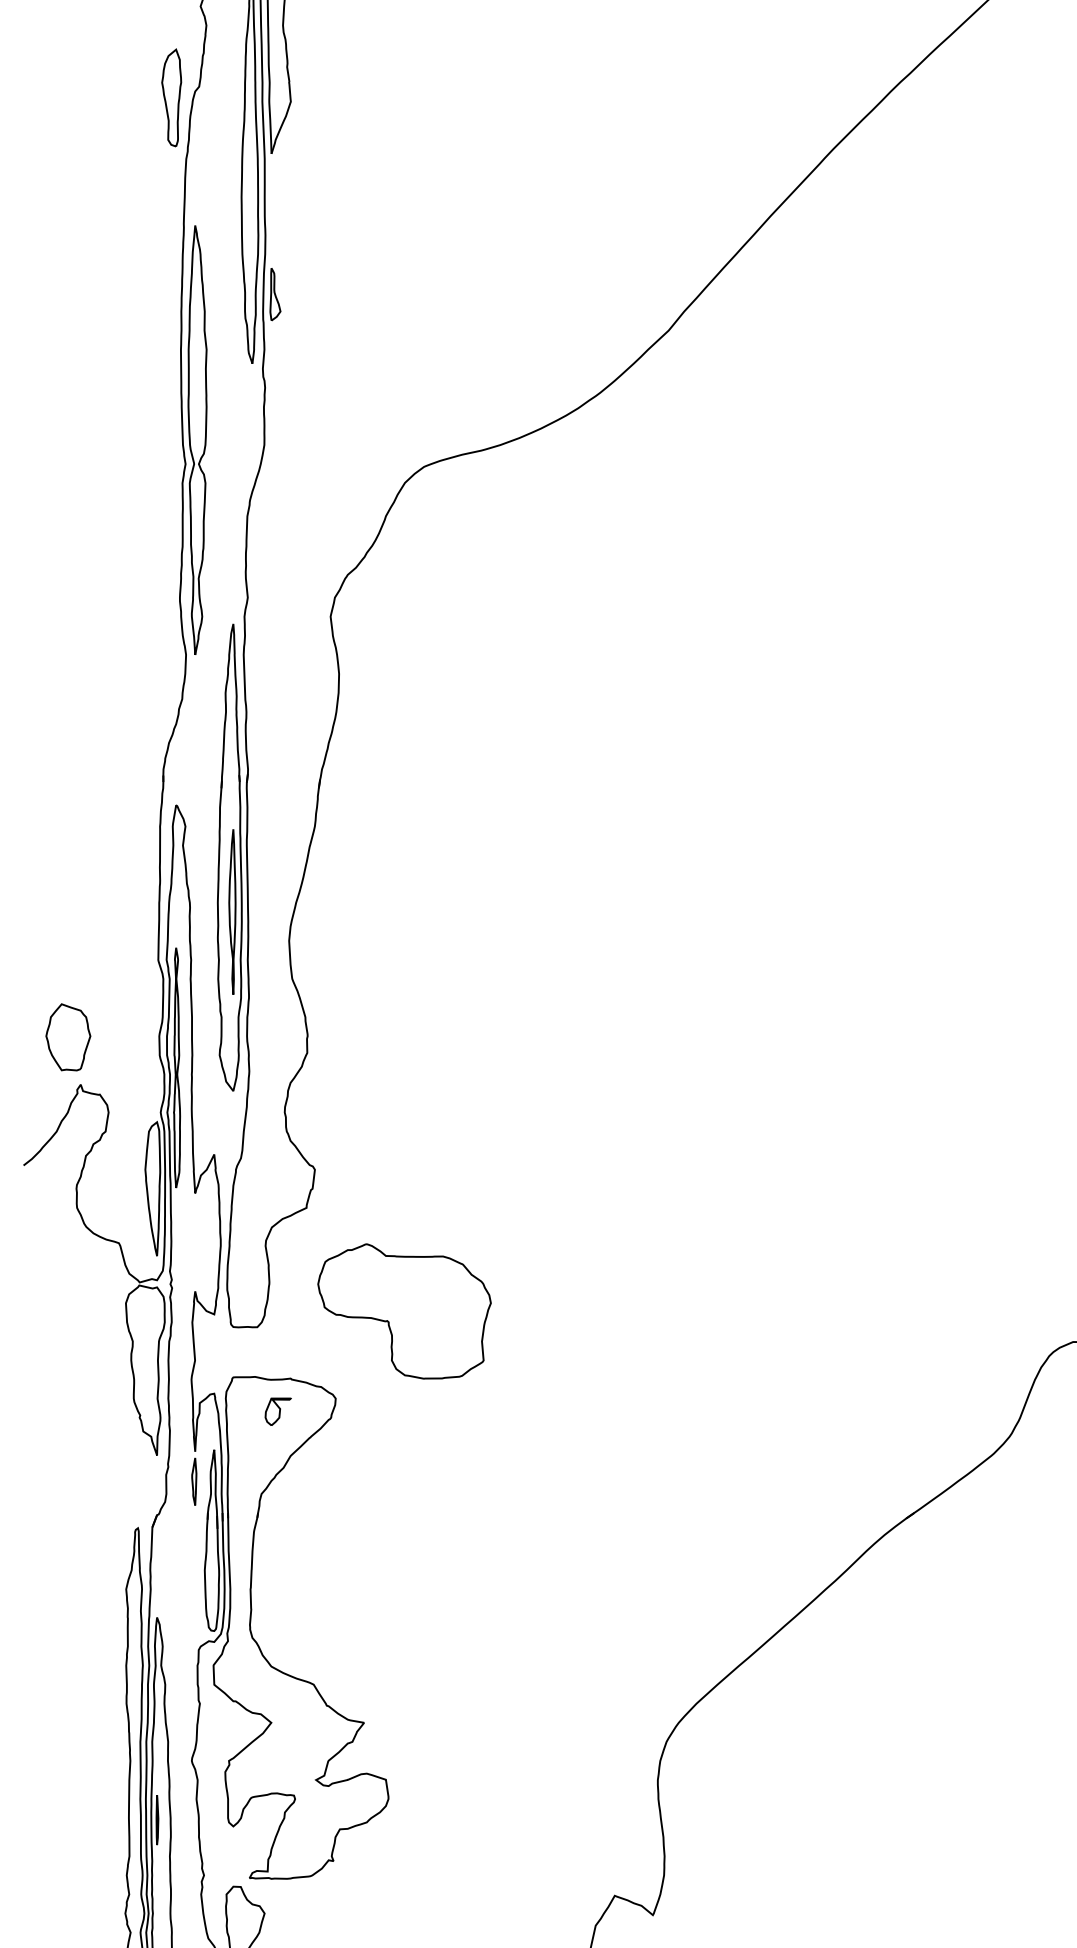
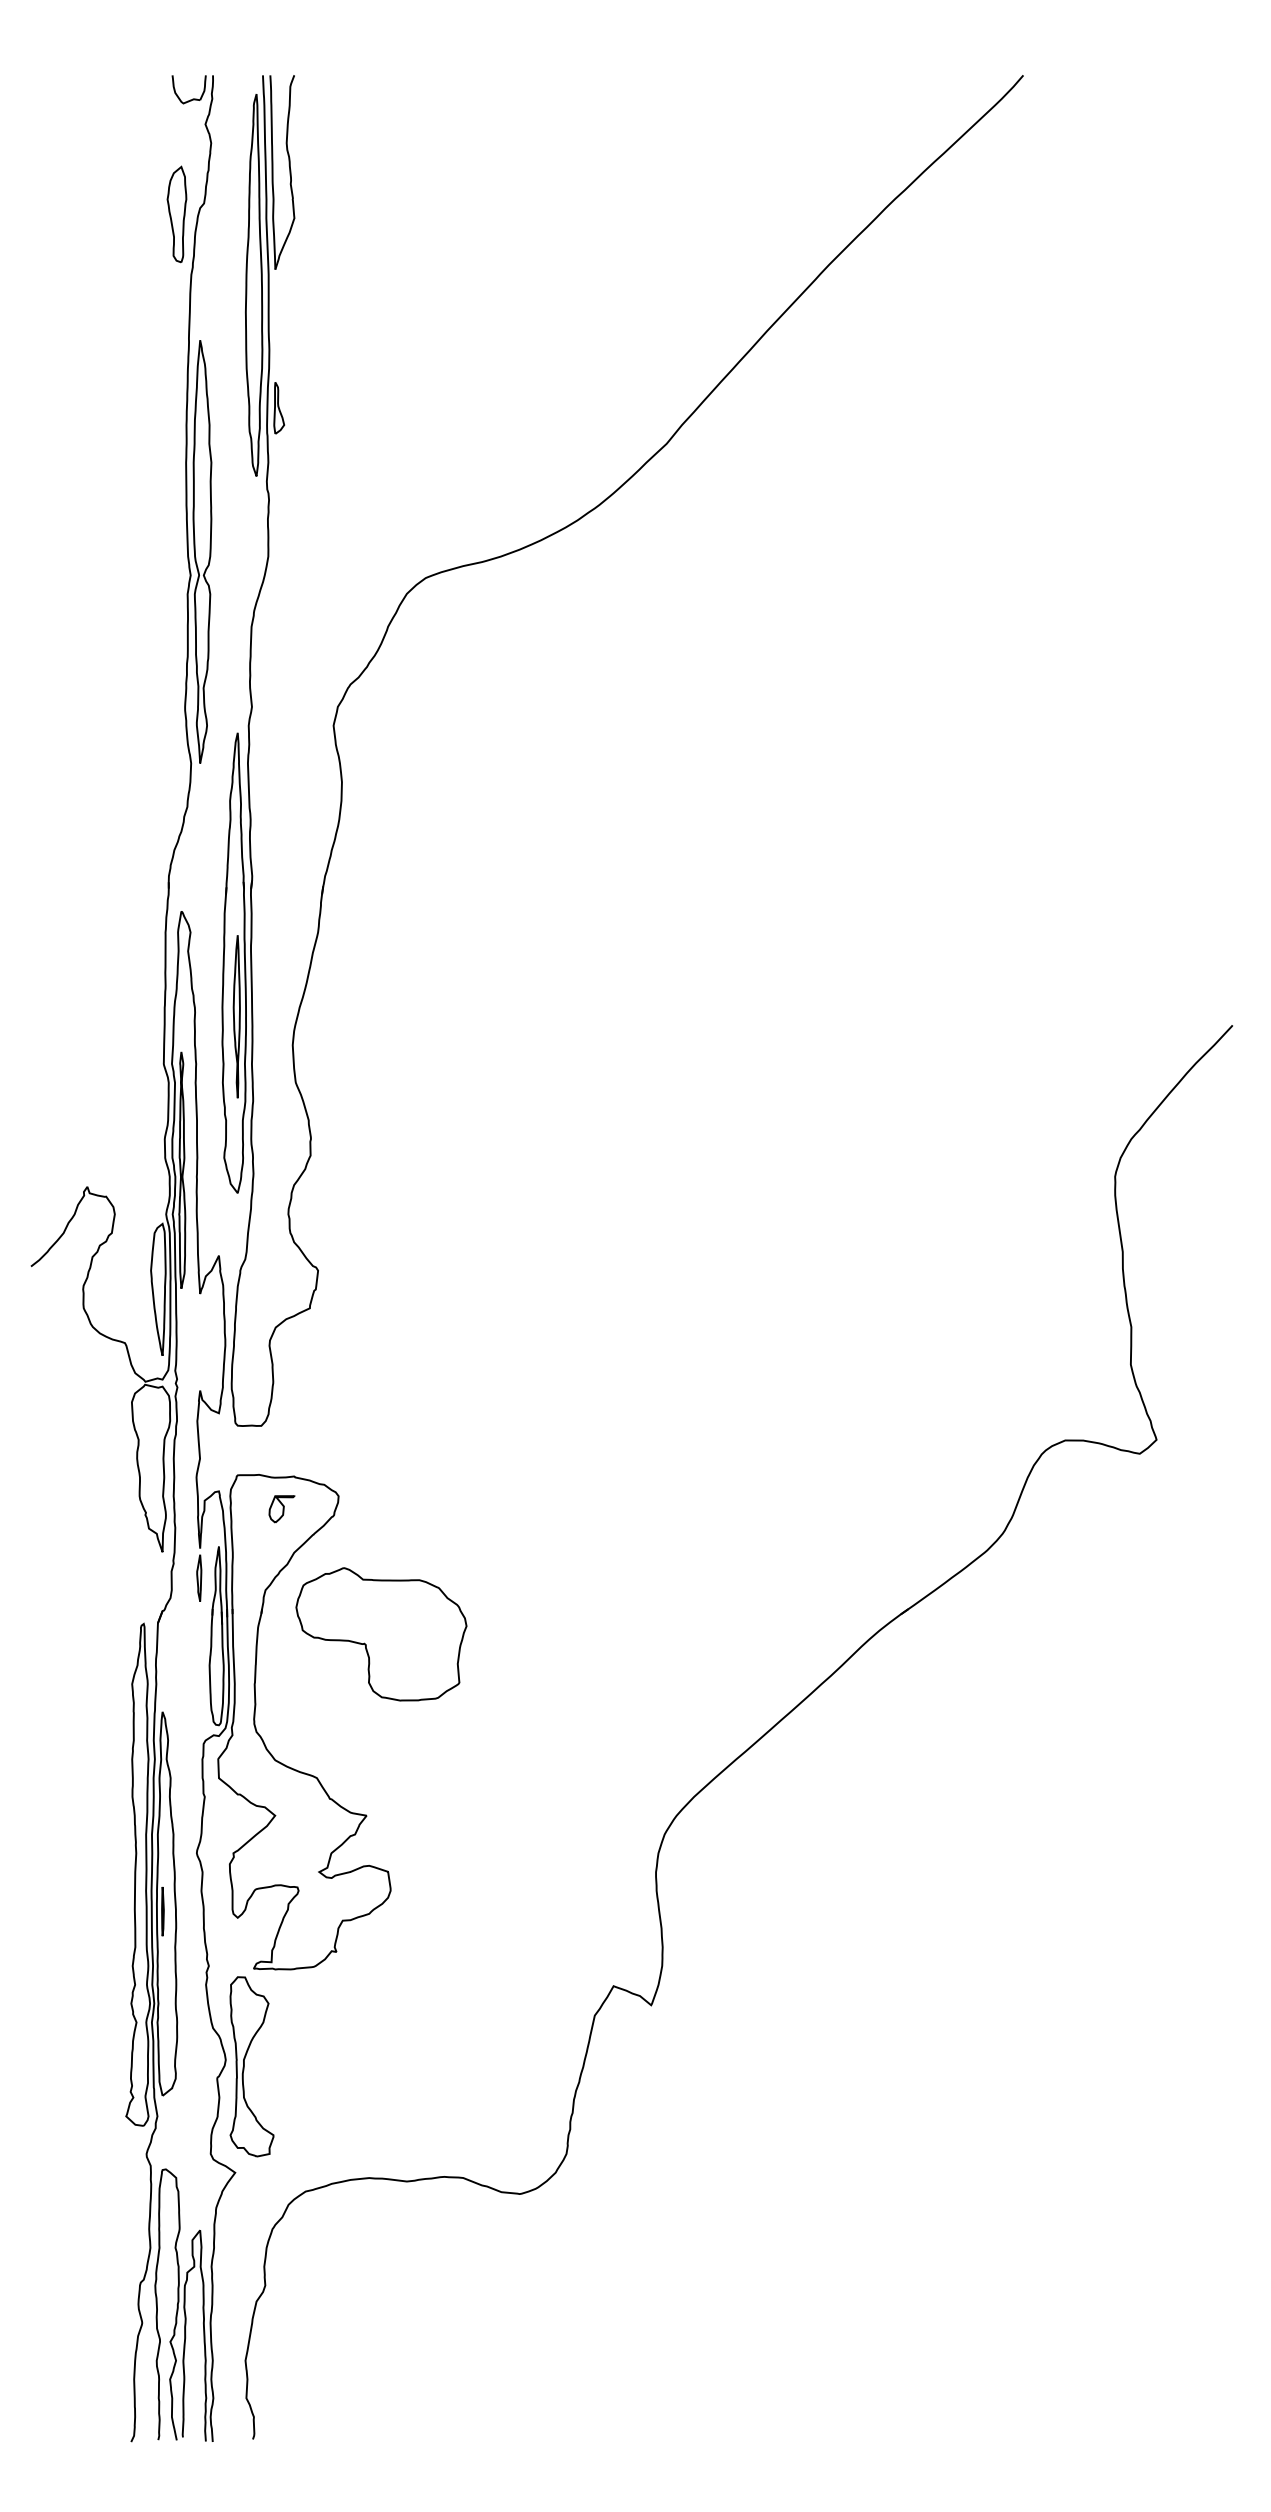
part: (67, 1036) -> (74, 1139), removed
part: (404, 1311) -> (381, 1634), moved

